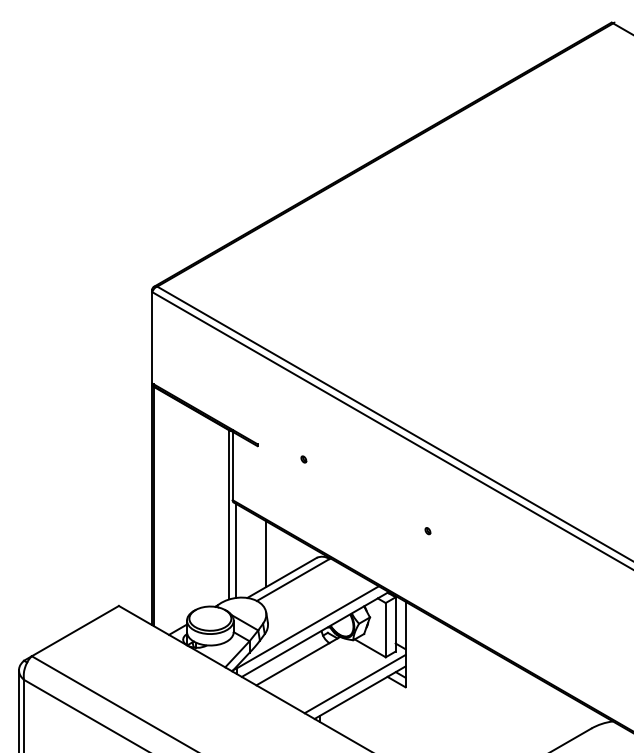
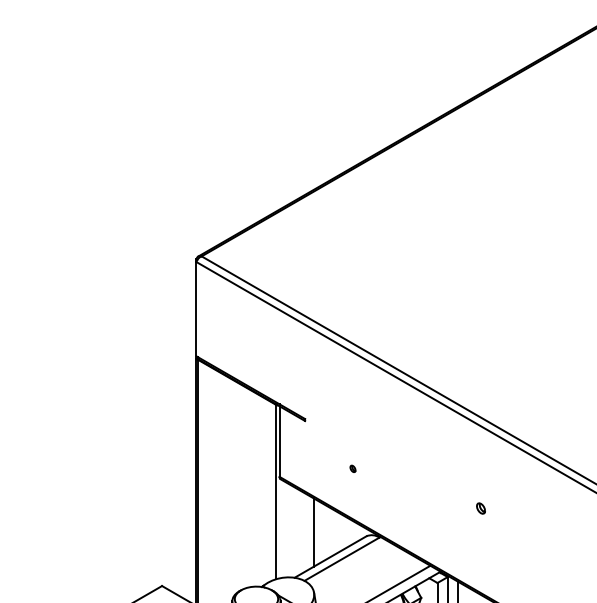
part: (303, 459) -> (352, 468), moved
part: (427, 531) -> (480, 509), size x1.6
line: (236, 550) -> (283, 528), removed

